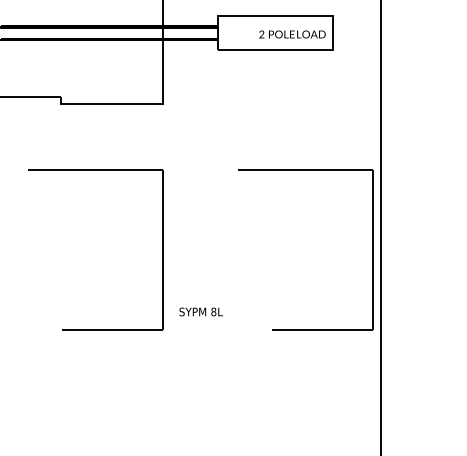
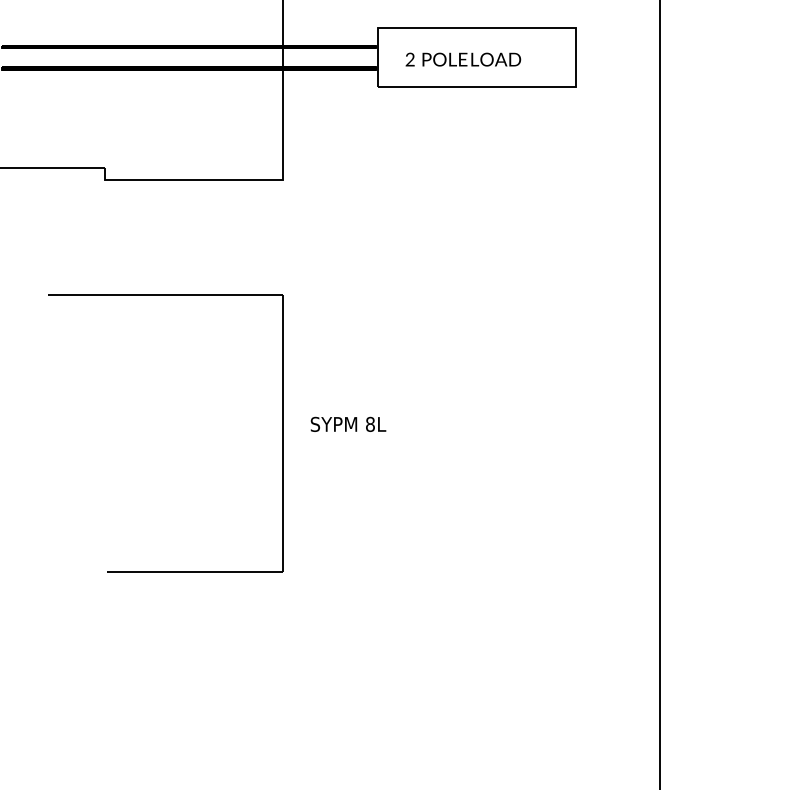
text: (292, 34) -> (463, 59), moved
part: (372, 249) -> (645, 432), removed
text: (200, 311) -> (347, 423), moved

